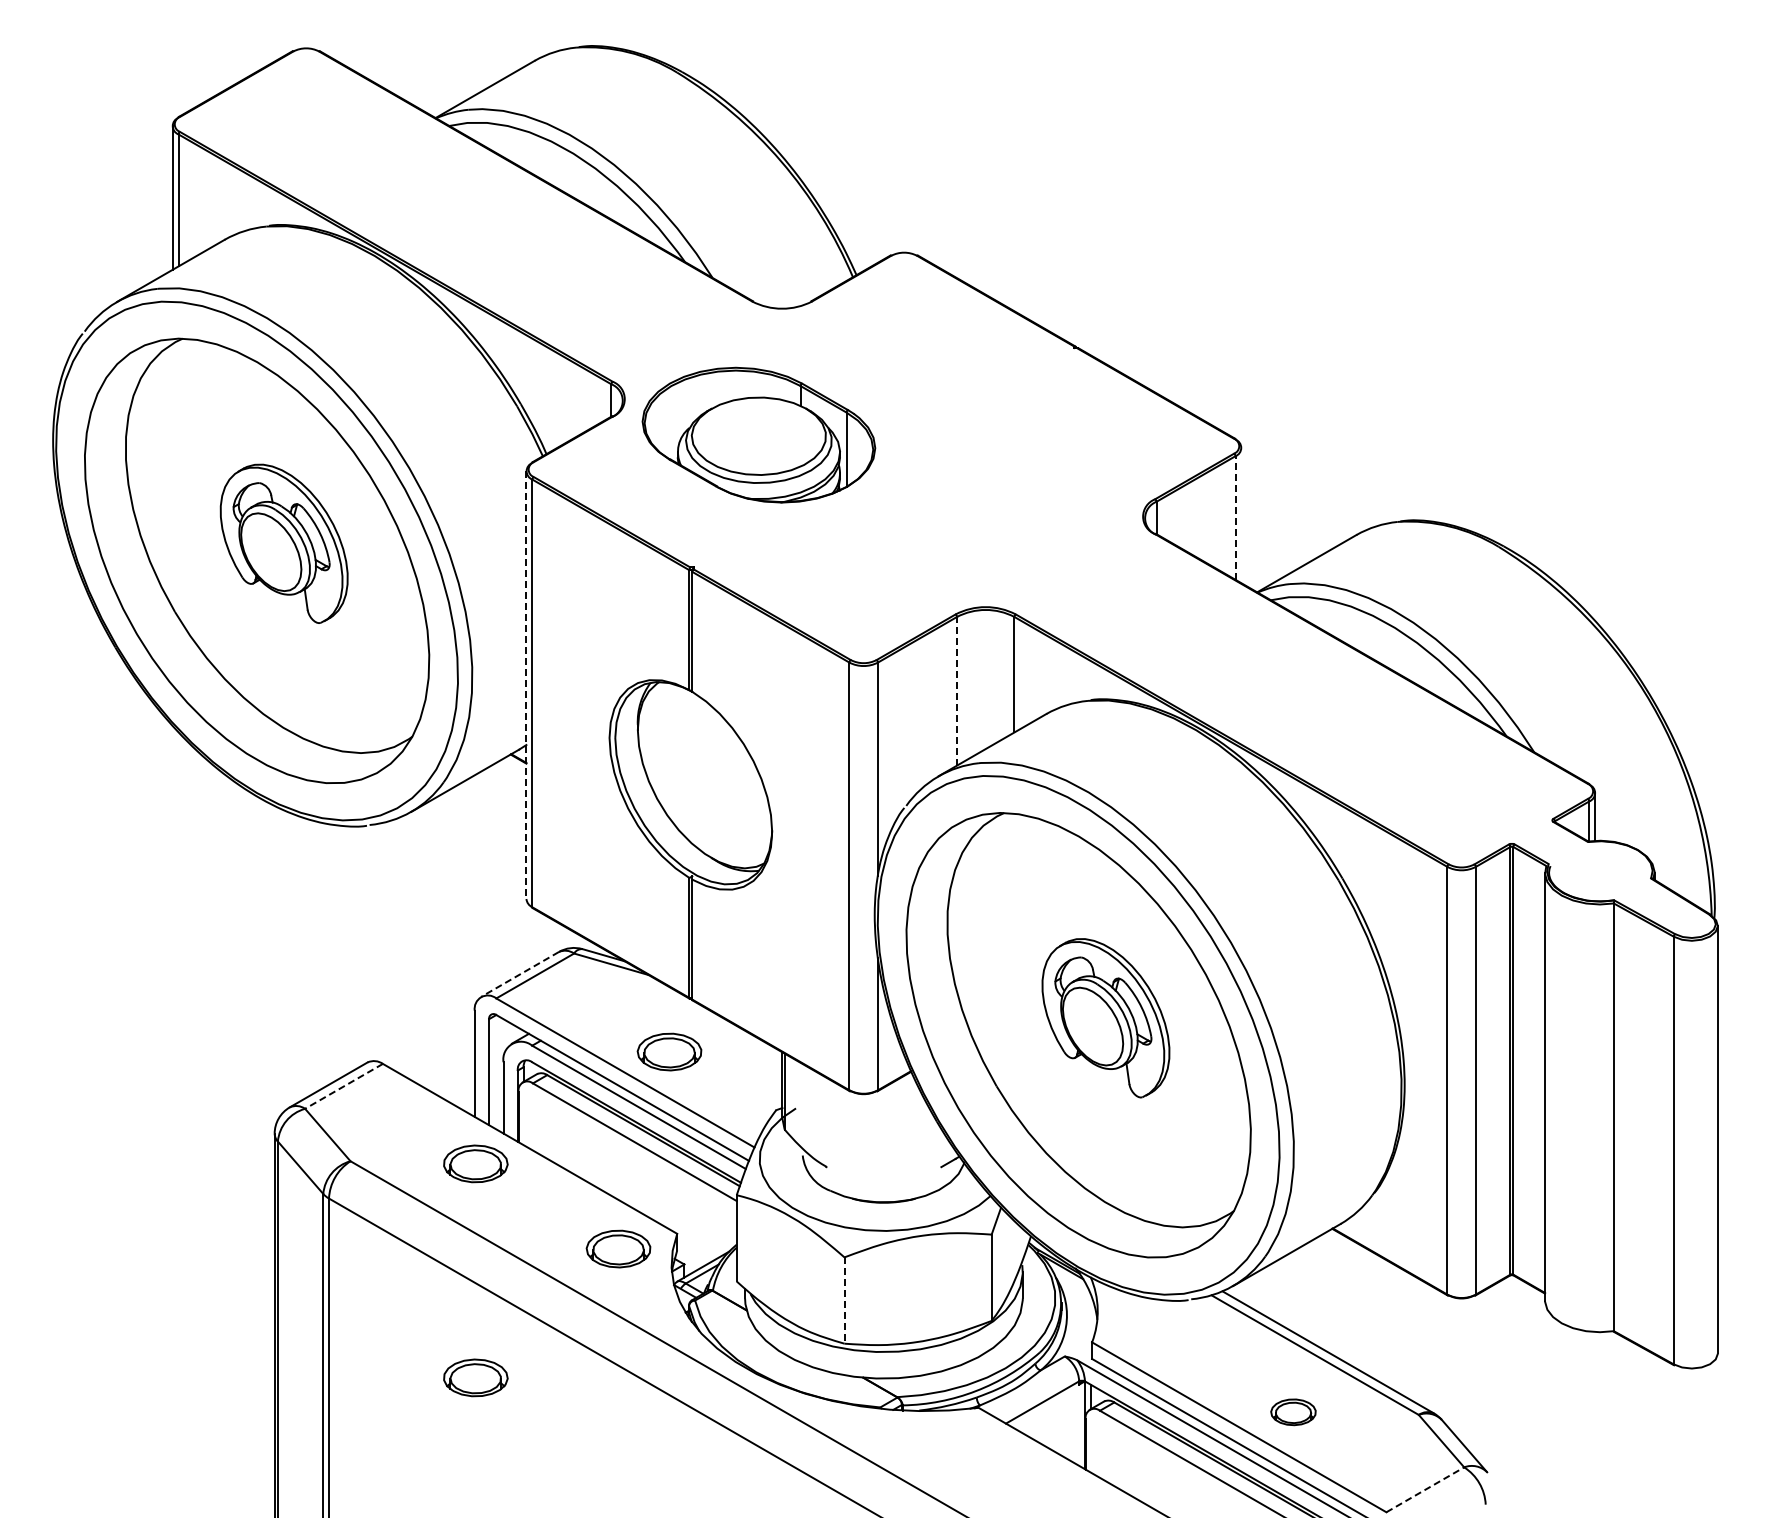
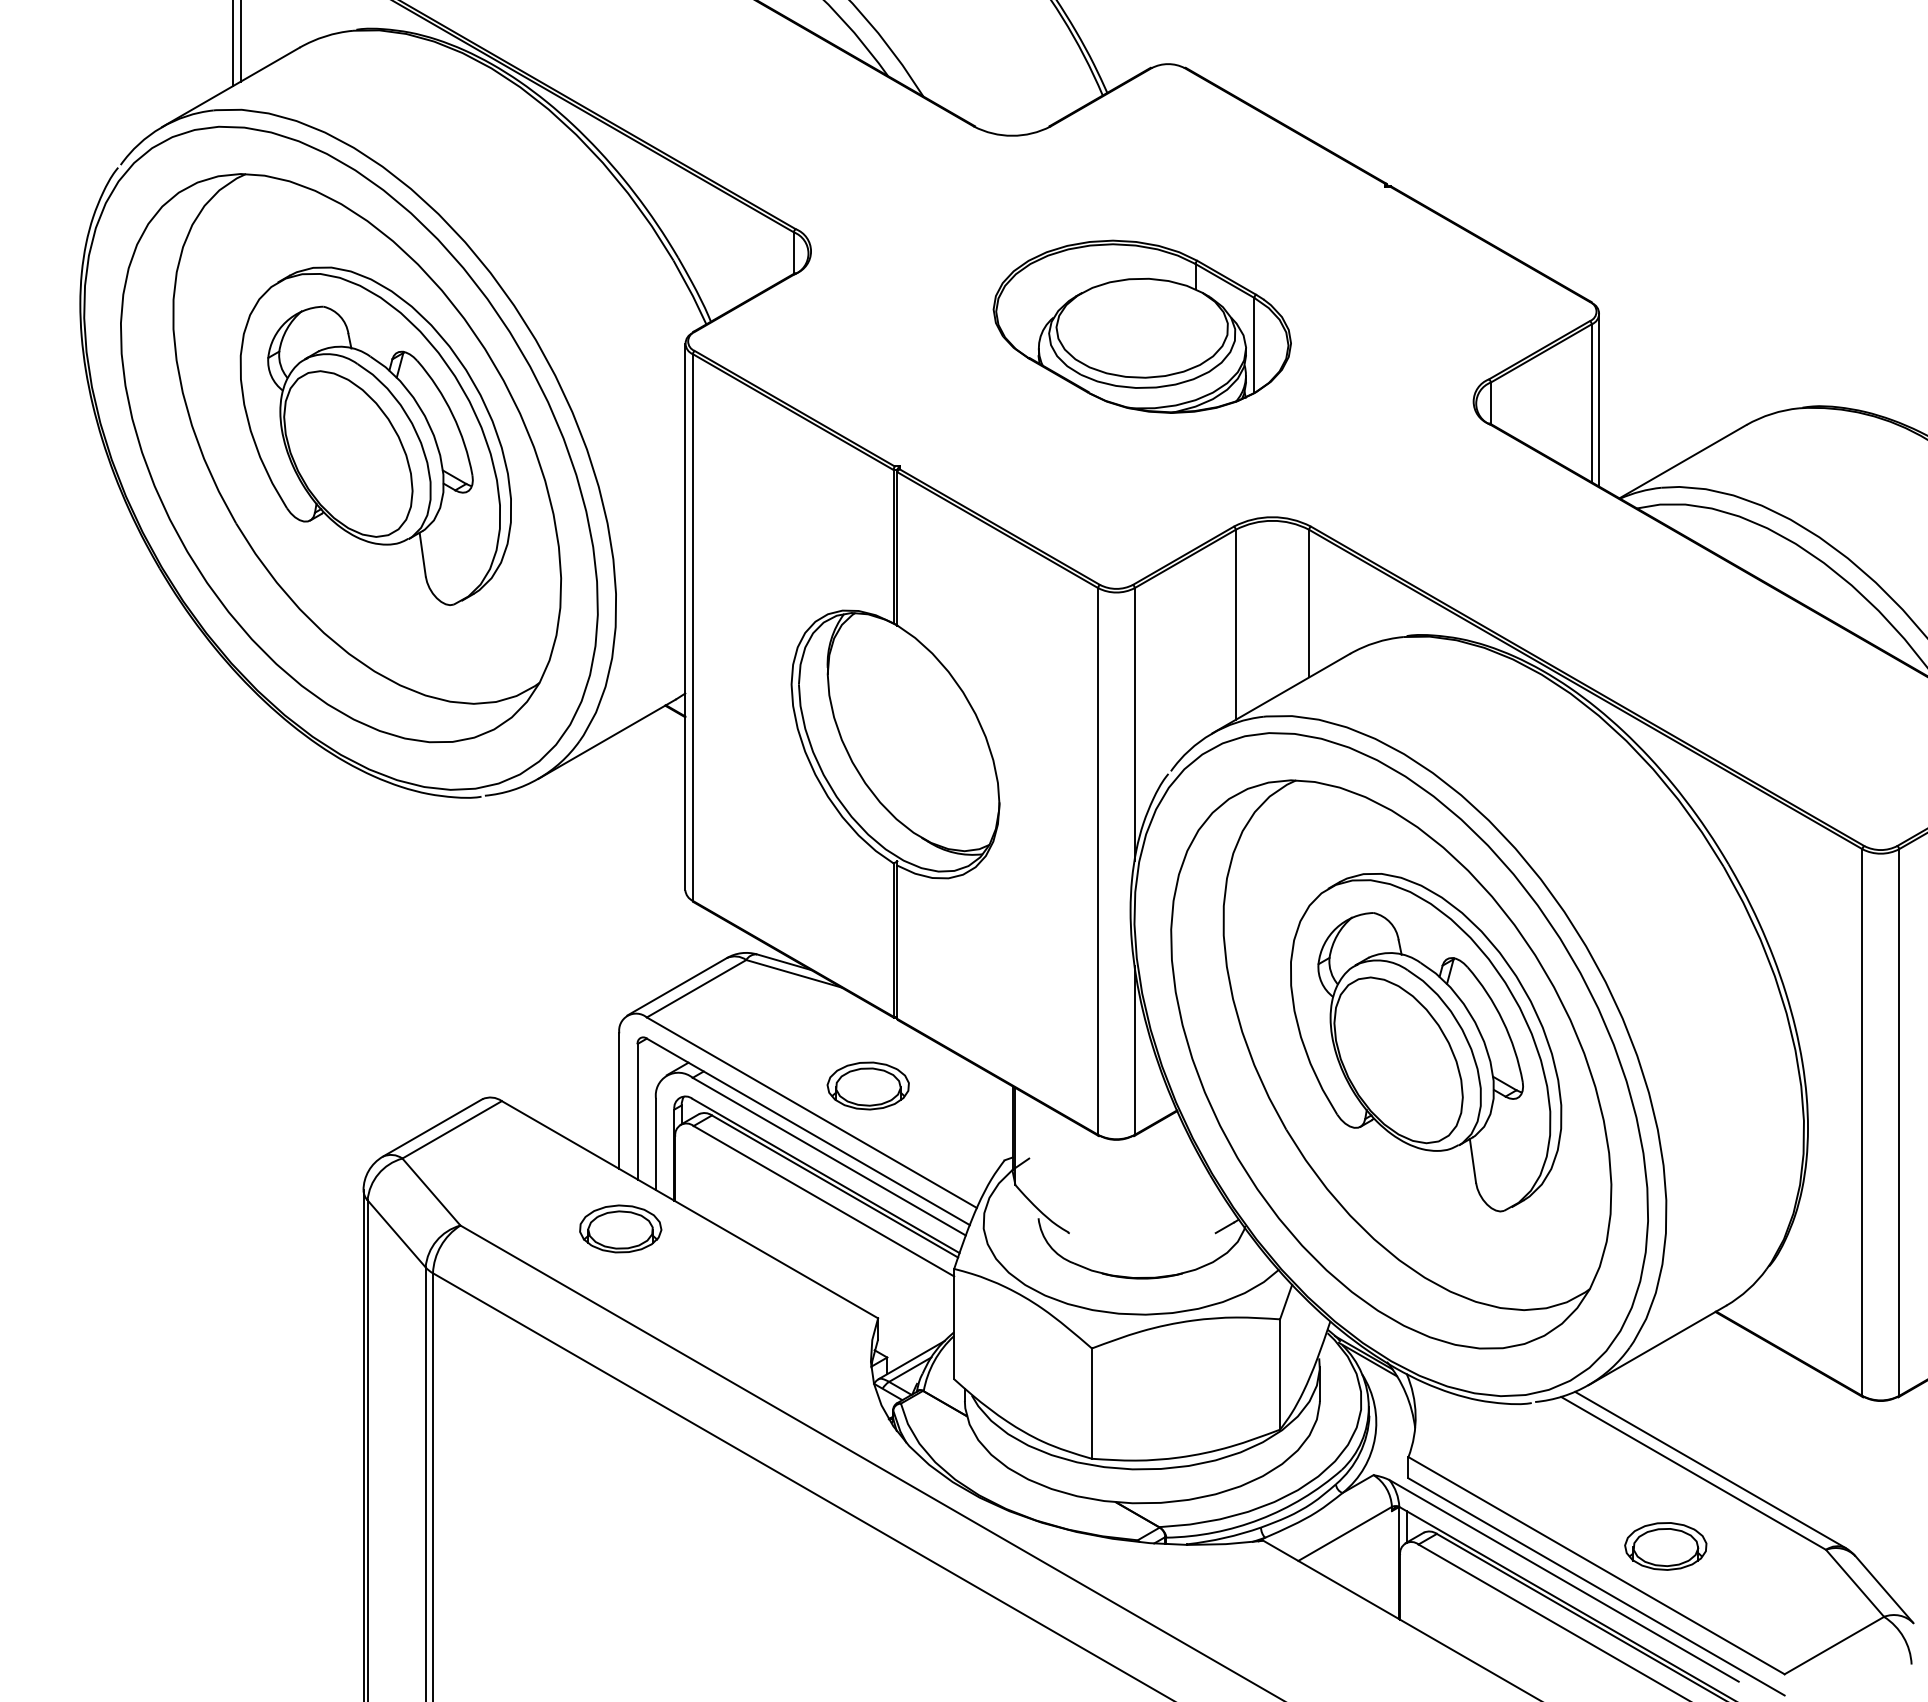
part: (758, 434) -> (1141, 325), moved
line: (1241, 515) -> (1599, 400), added
line: (1235, 518) -> (1591, 403), dashed -> solid
part: (283, 543) -> (374, 435), size x1.67
line: (526, 685) -> (685, 617), dashed -> solid
line: (957, 690) -> (1236, 623), dashed -> solid
line: (520, 974) -> (677, 986), dashed -> solid
part: (1105, 1018) -> (1425, 1043), size x1.67
line: (344, 1086) -> (452, 1130), dashed -> solid
part: (618, 1248) -> (803, 1337), removed
line: (844, 1301) -> (1091, 1404), dashed -> solid
part: (475, 1377) -> (620, 1501), removed
part: (1293, 1412) -> (1665, 1546), size x1.43
line: (1425, 1489) -> (1834, 1645), dashed -> solid

